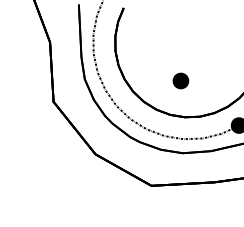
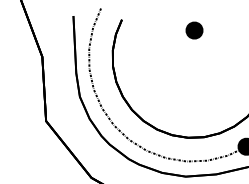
part: (180, 80) -> (194, 30), moved

